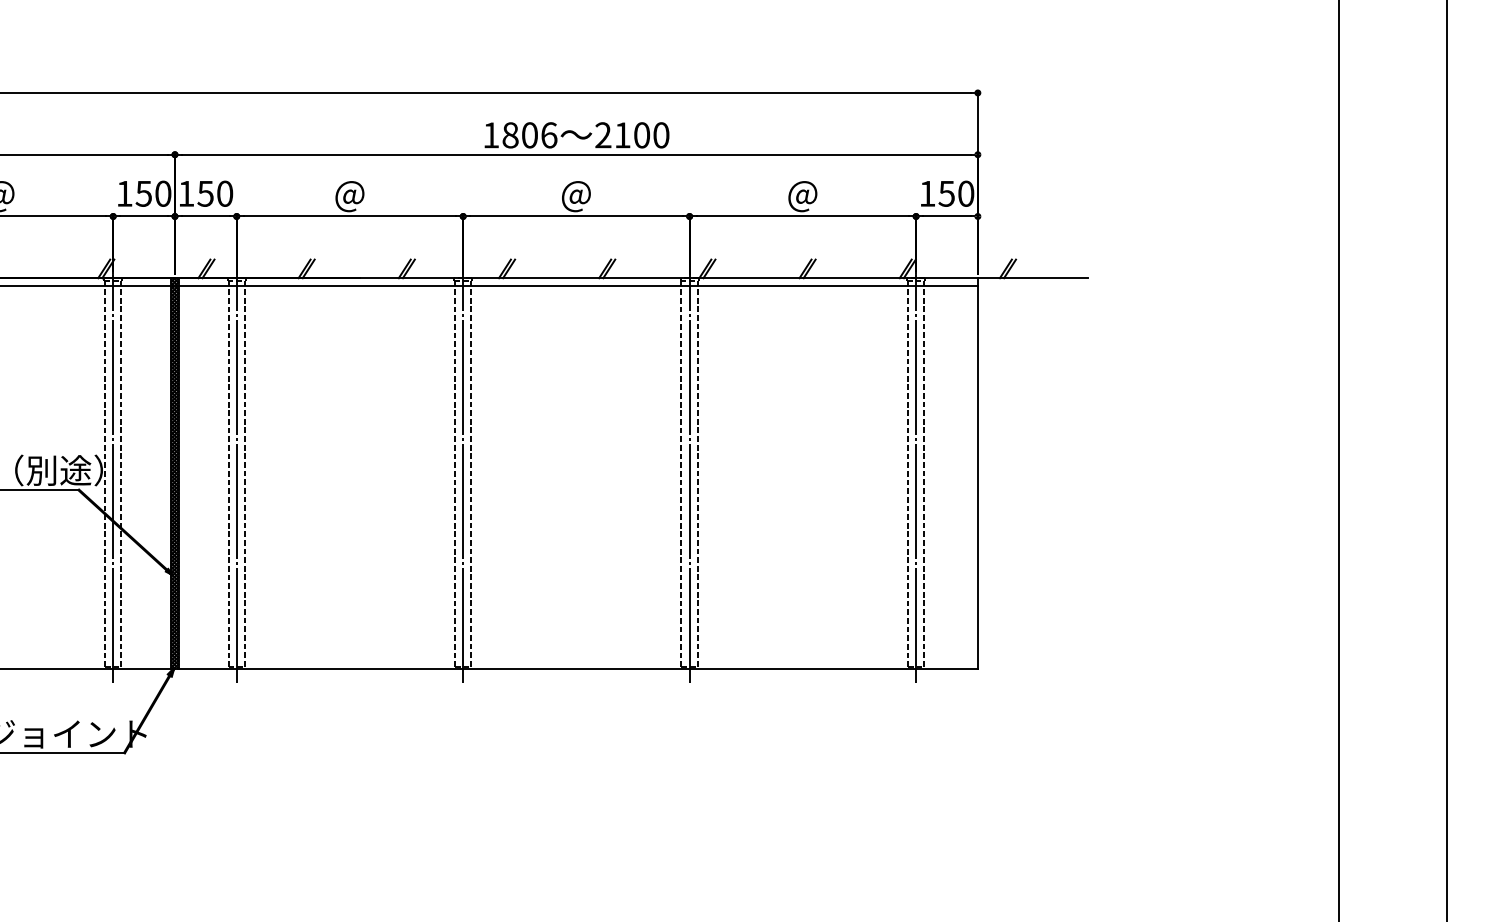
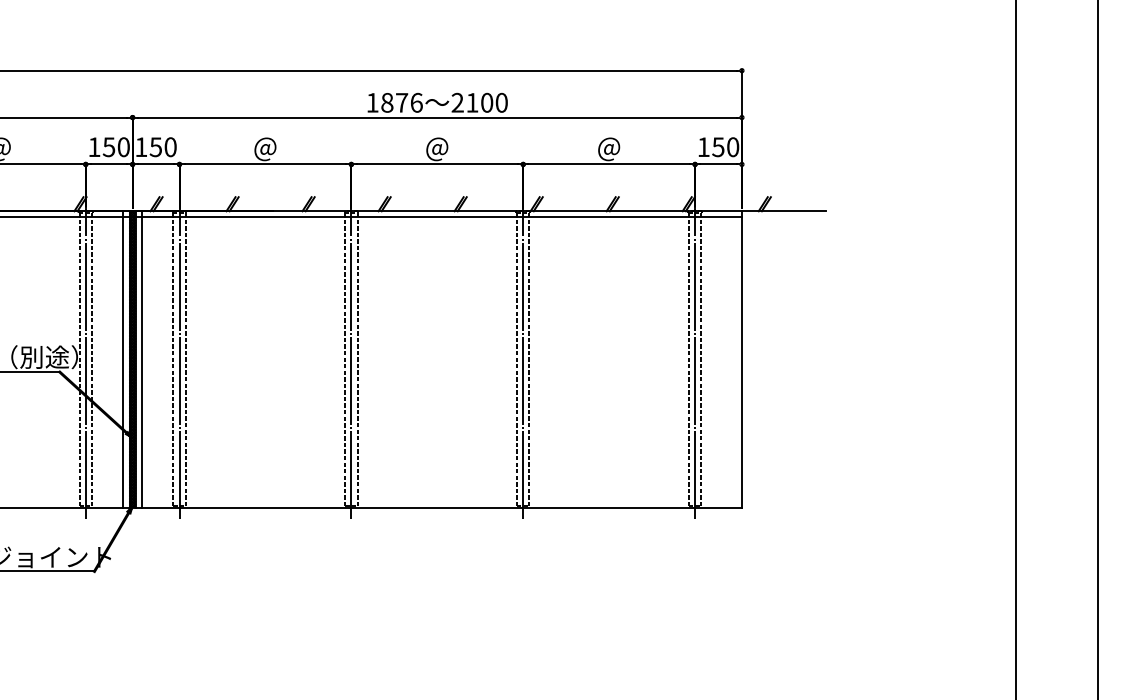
text: (529, 135) -> (401, 102), 1806 -> 1876
line: (162, 473) -> (123, 359), added
line: (187, 473) -> (142, 359), added

